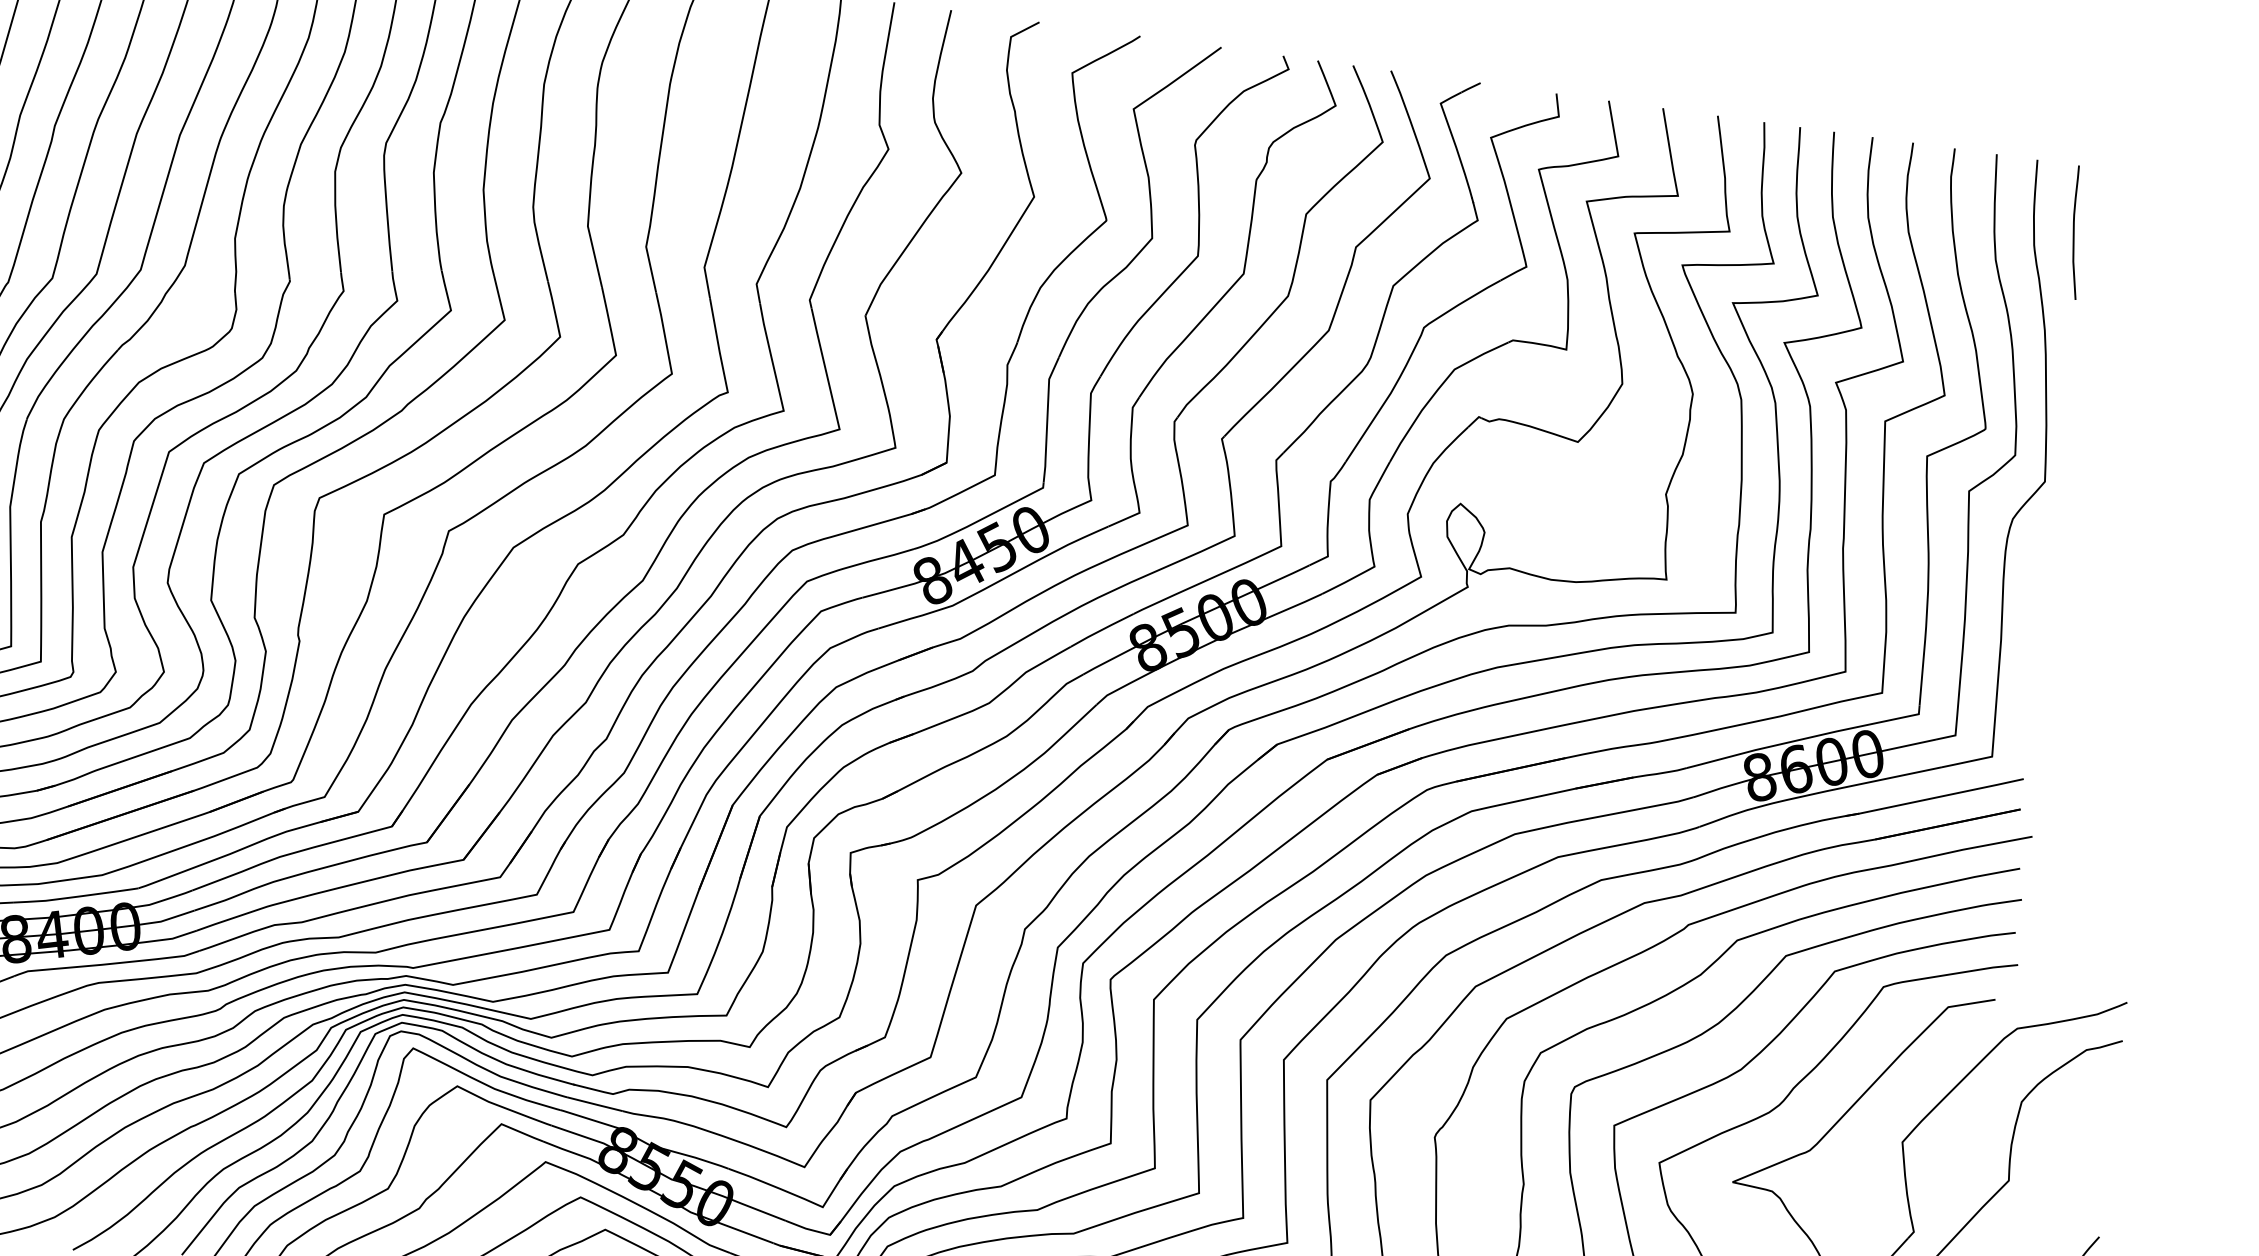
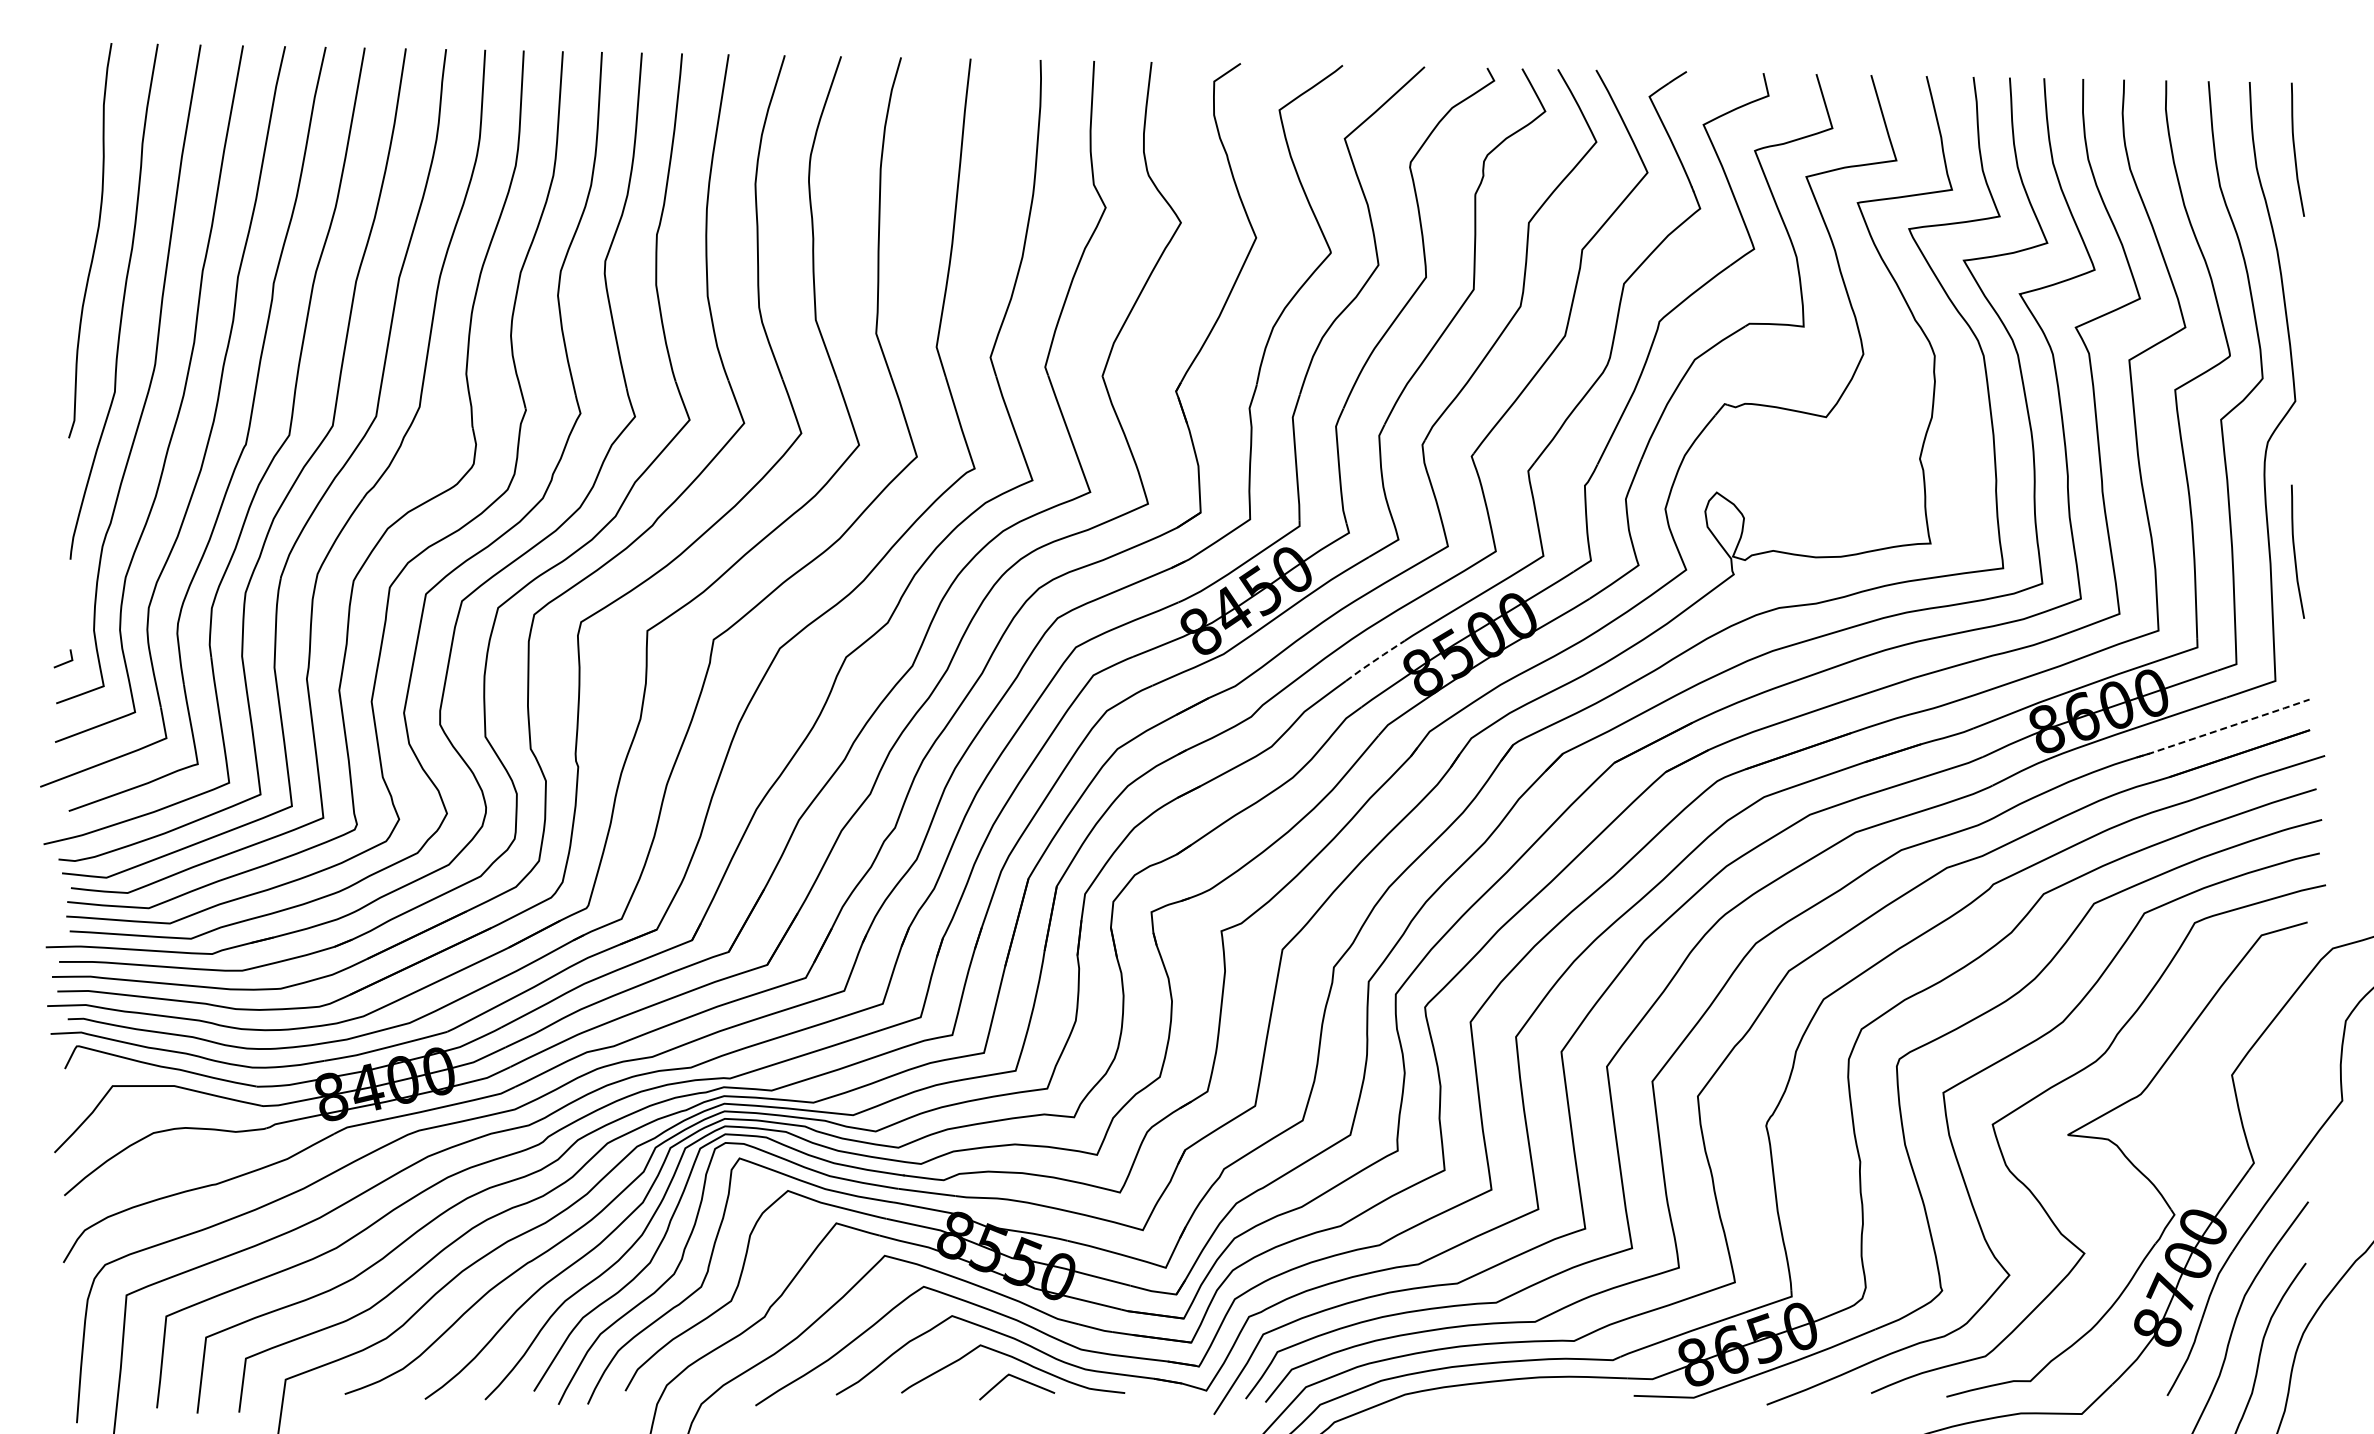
line: (1102, 629) -> (1375, 660), solid -> dashed
curve: (2027, 630) -> (2295, 551), added
line: (1935, 797) -> (2223, 728), solid -> dashed

